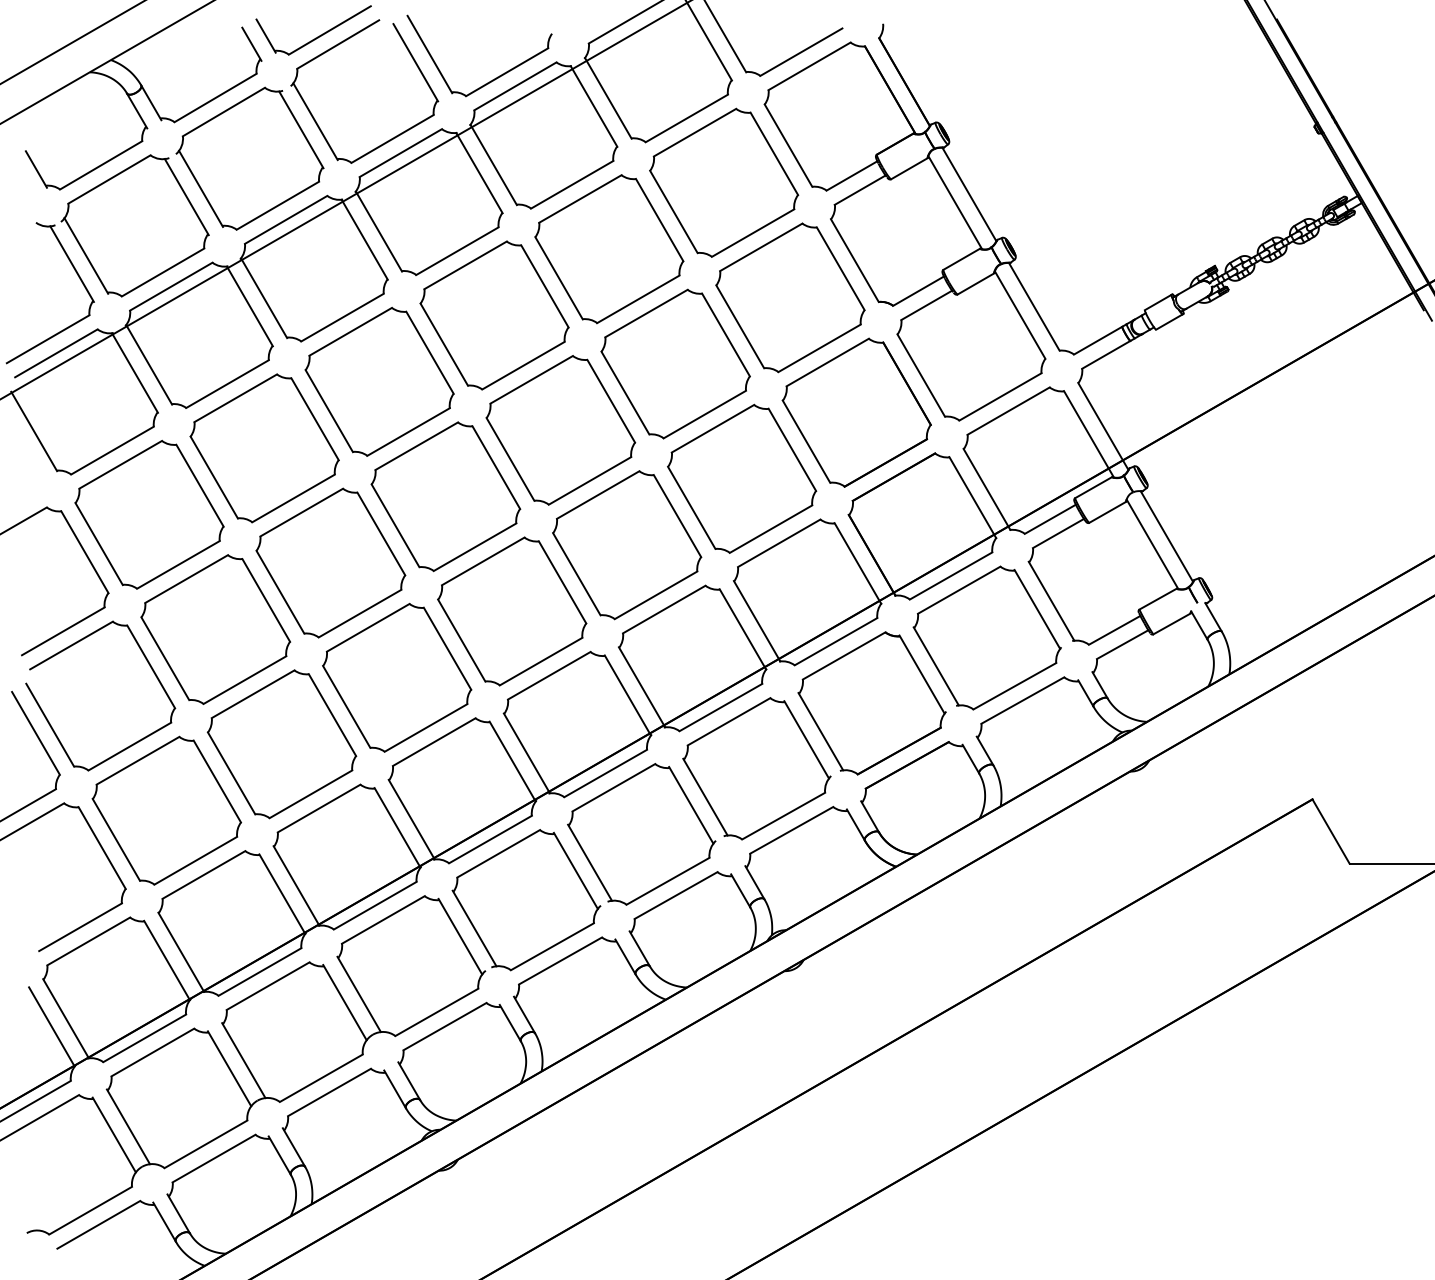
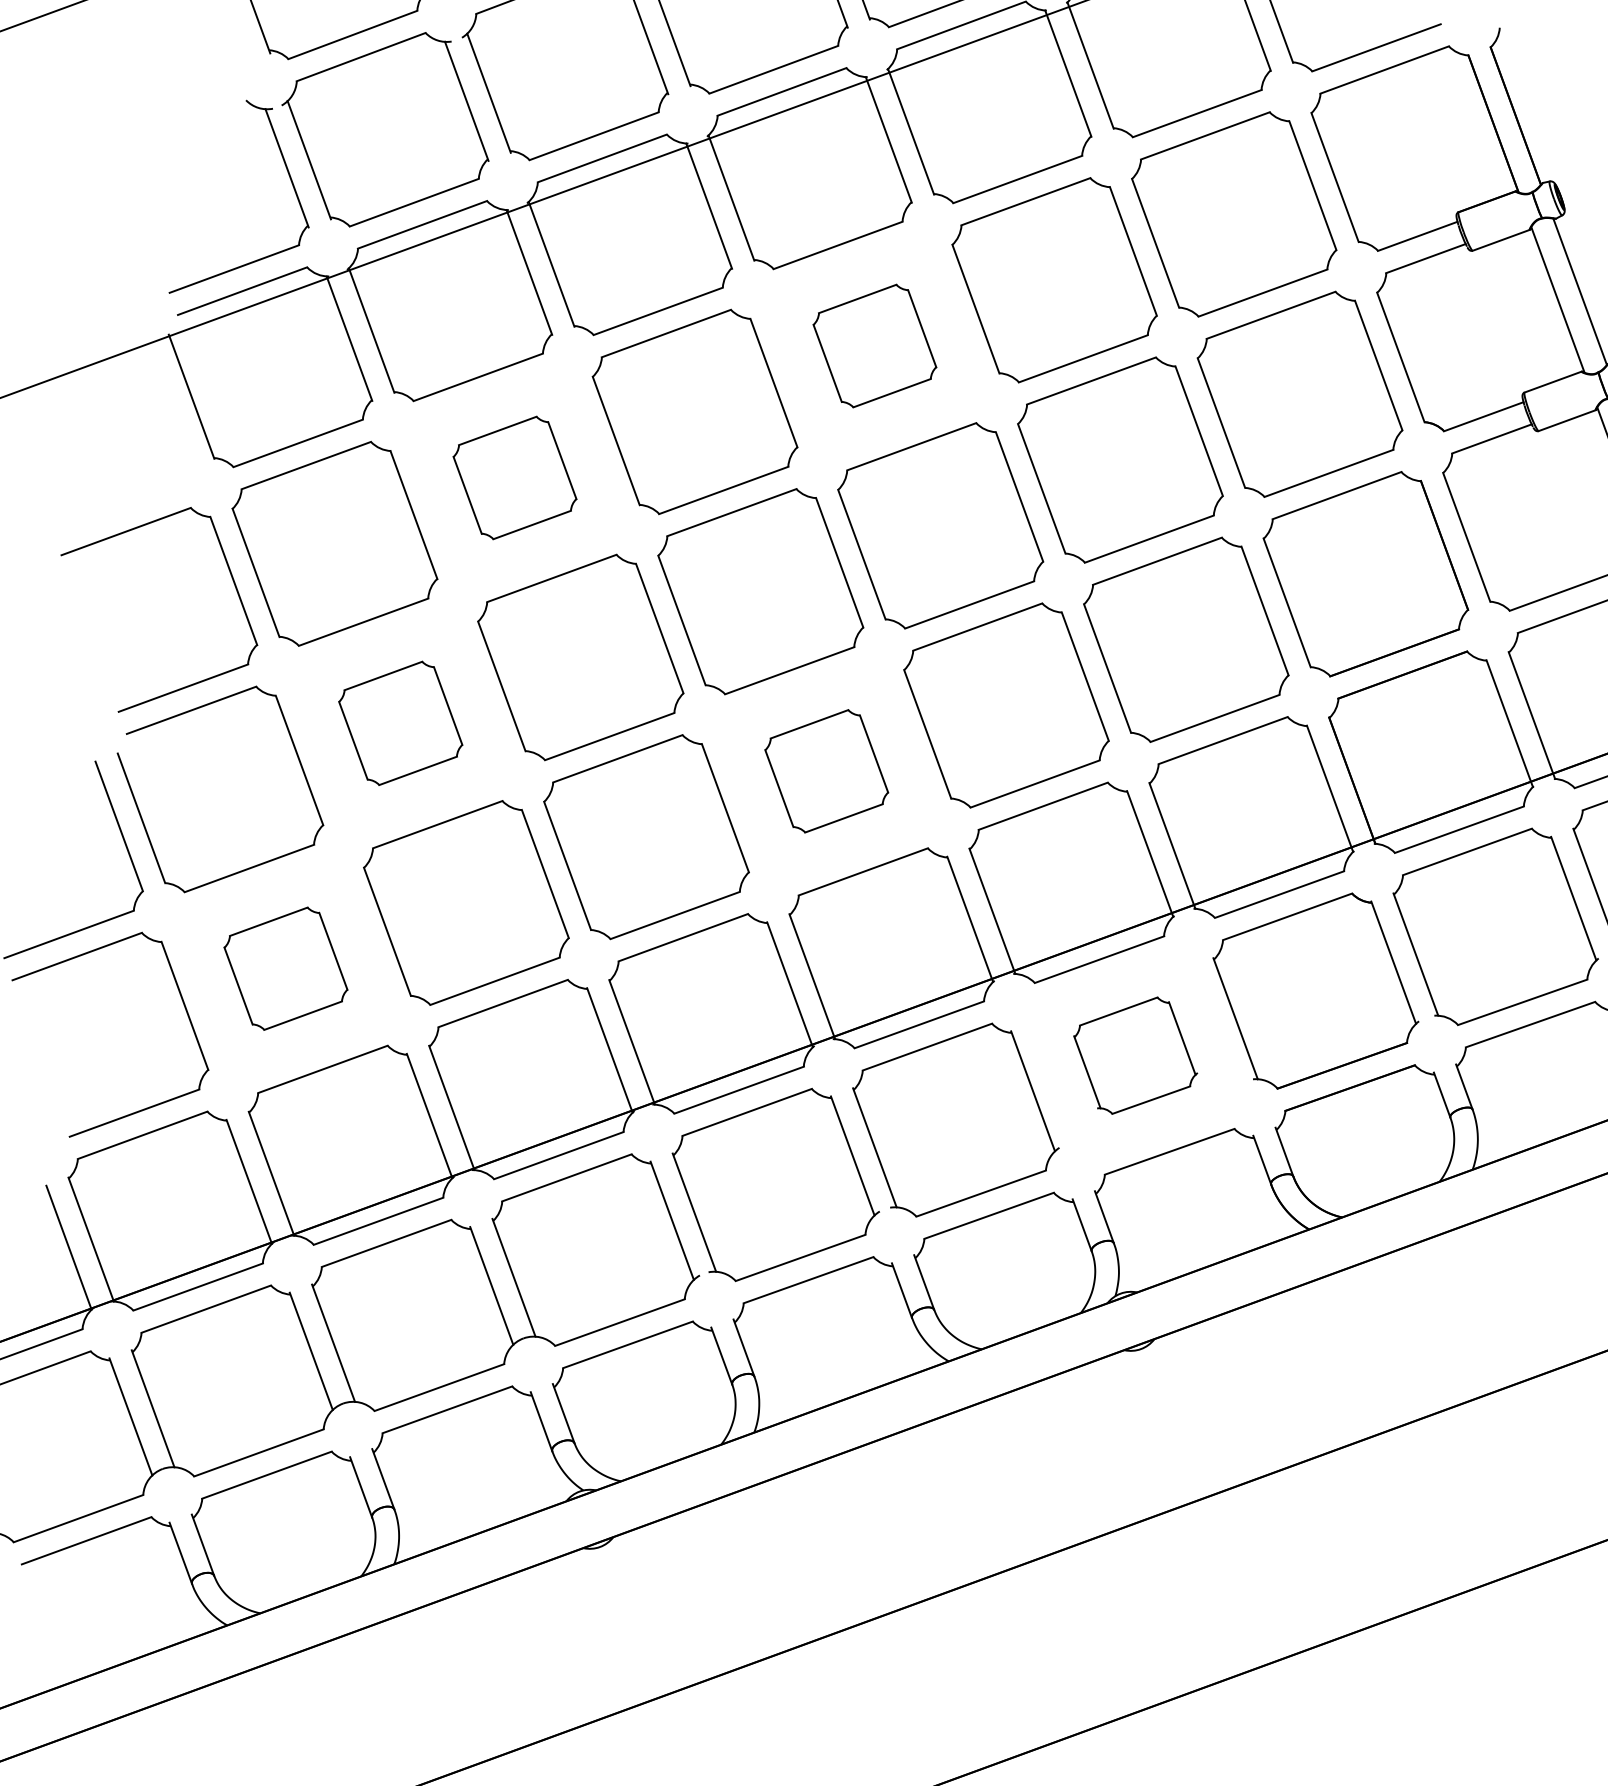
part: (494, 315) -> (874, 346), size x0.6
part: (264, 448) -> (514, 478), size x0.6
part: (512, 611) -> (827, 771), size x0.6
part: (215, 629) -> (400, 723), size x0.6
part: (756, 768) -> (1134, 1055), size x0.6
part: (166, 810) -> (285, 968), size x0.6

